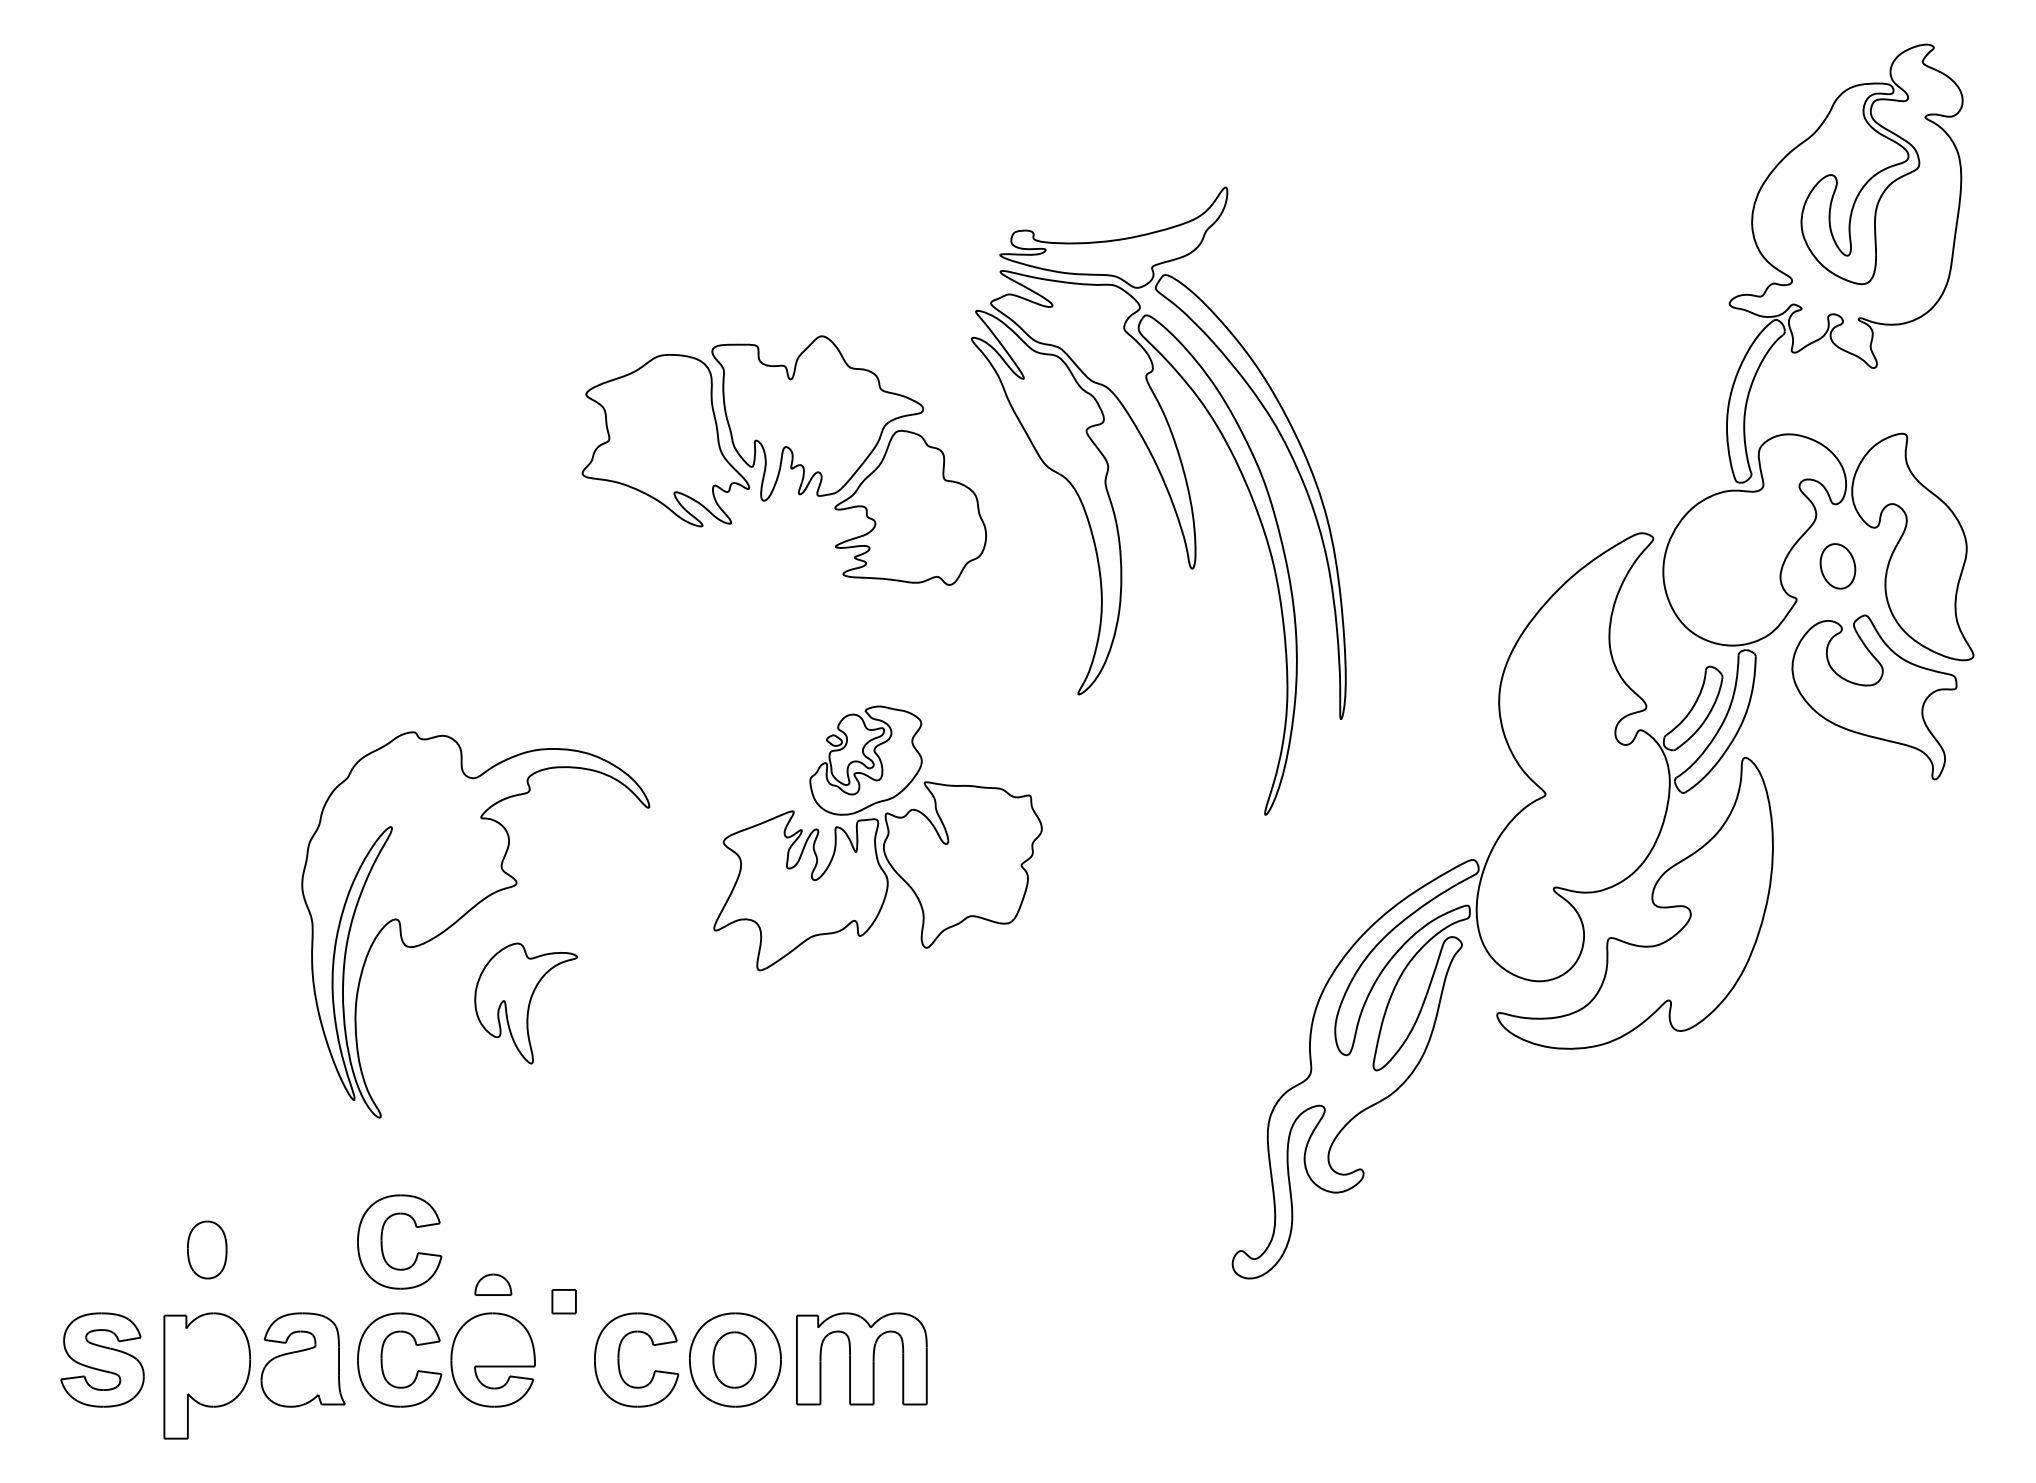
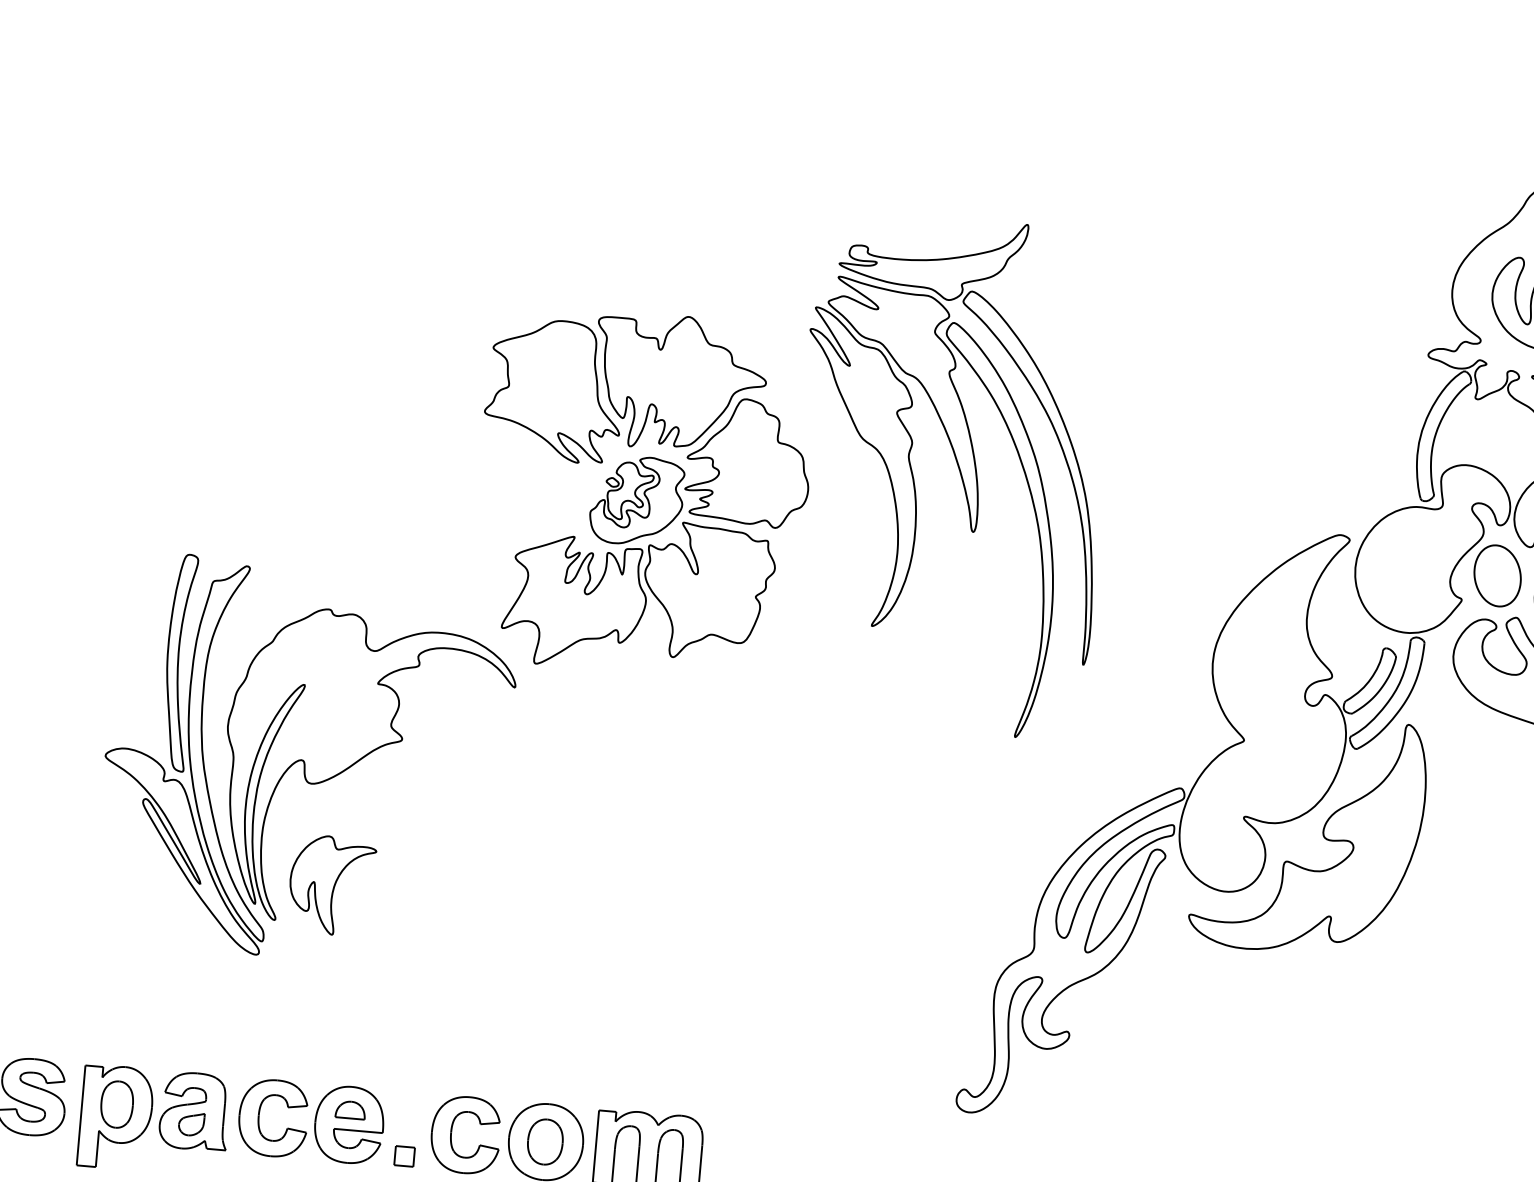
part: (1837, 566) -> (1497, 576), size x1.67
part: (877, 838) -> (640, 564), moved
part: (262, 920) -> (193, 751), added
part: (525, 1003) -> (331, 885), moved
part: (382, 1241) -> (267, 1020), removed
part: (207, 1249) -> (117, 1104), moved
part: (493, 1284) -> (350, 1109), moved
part: (563, 1301) -> (404, 1156), moved
part: (300, 1375) -> (191, 1123), added

